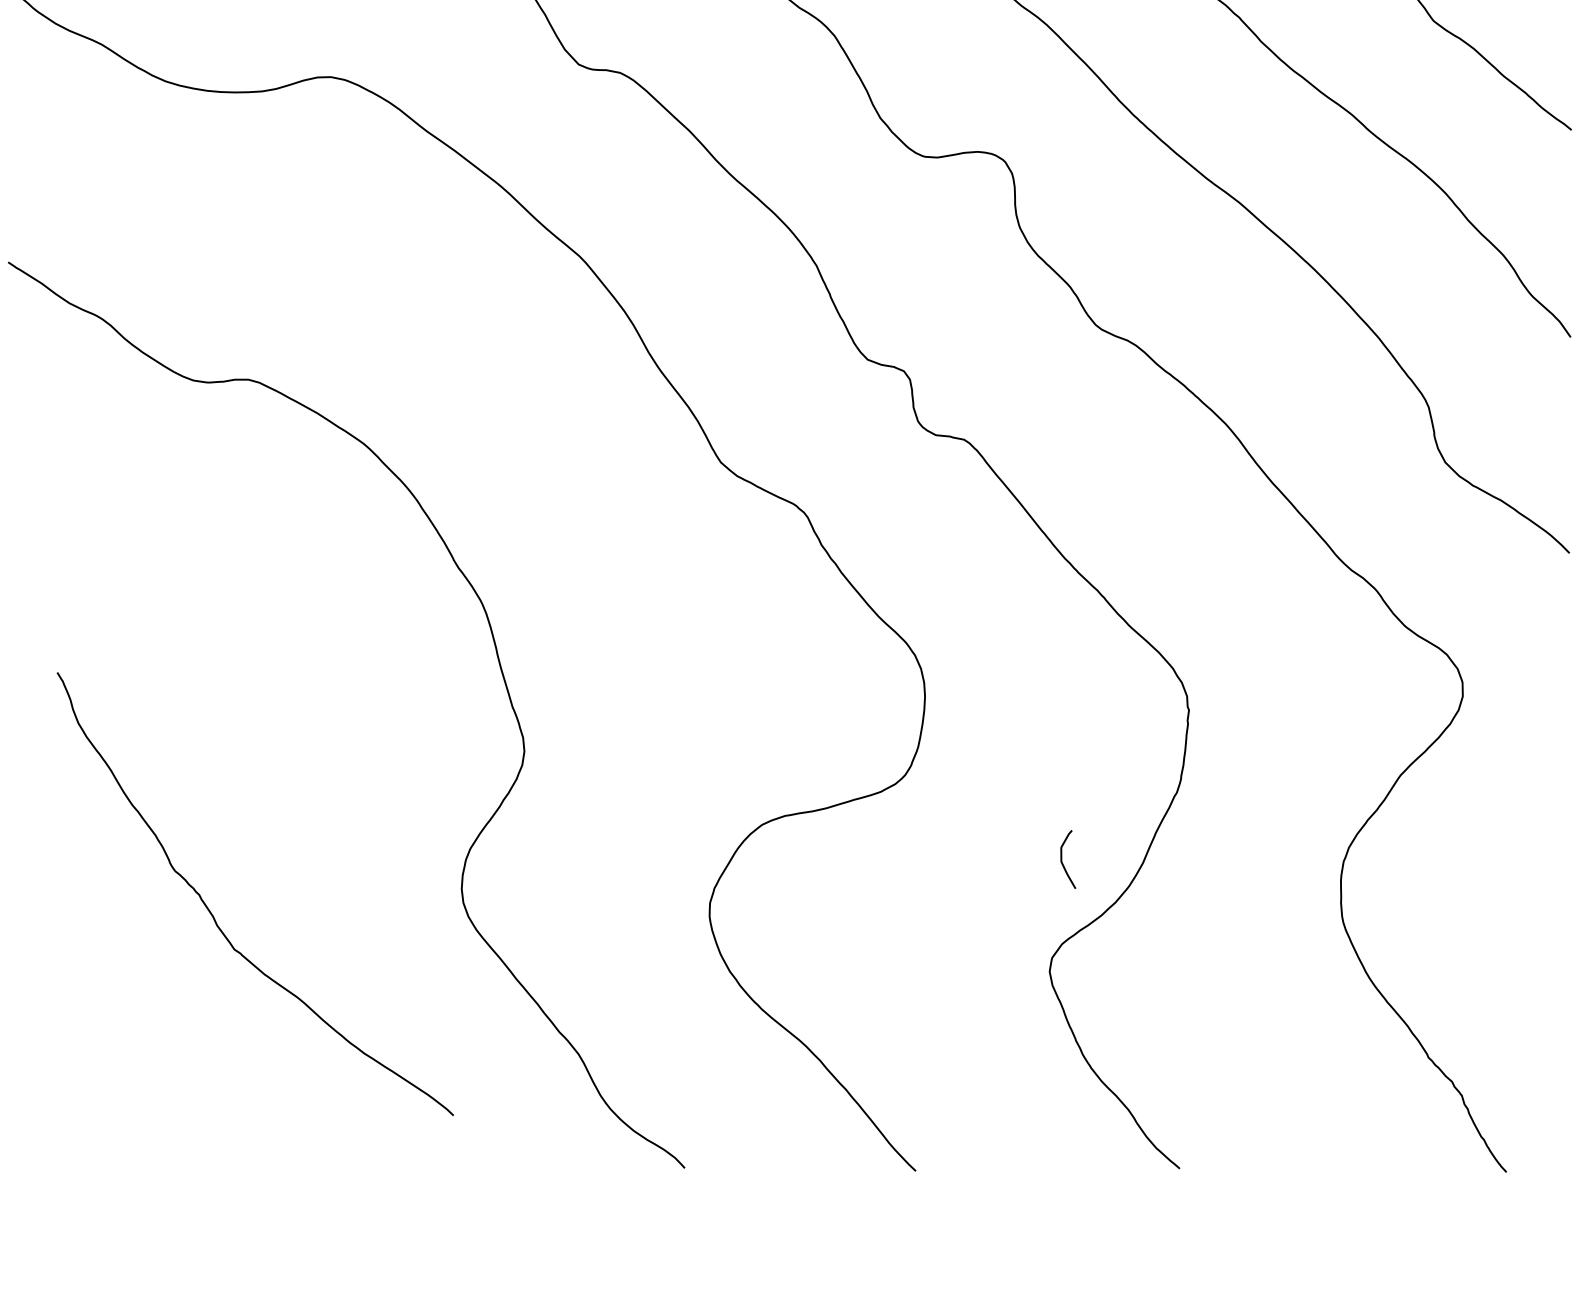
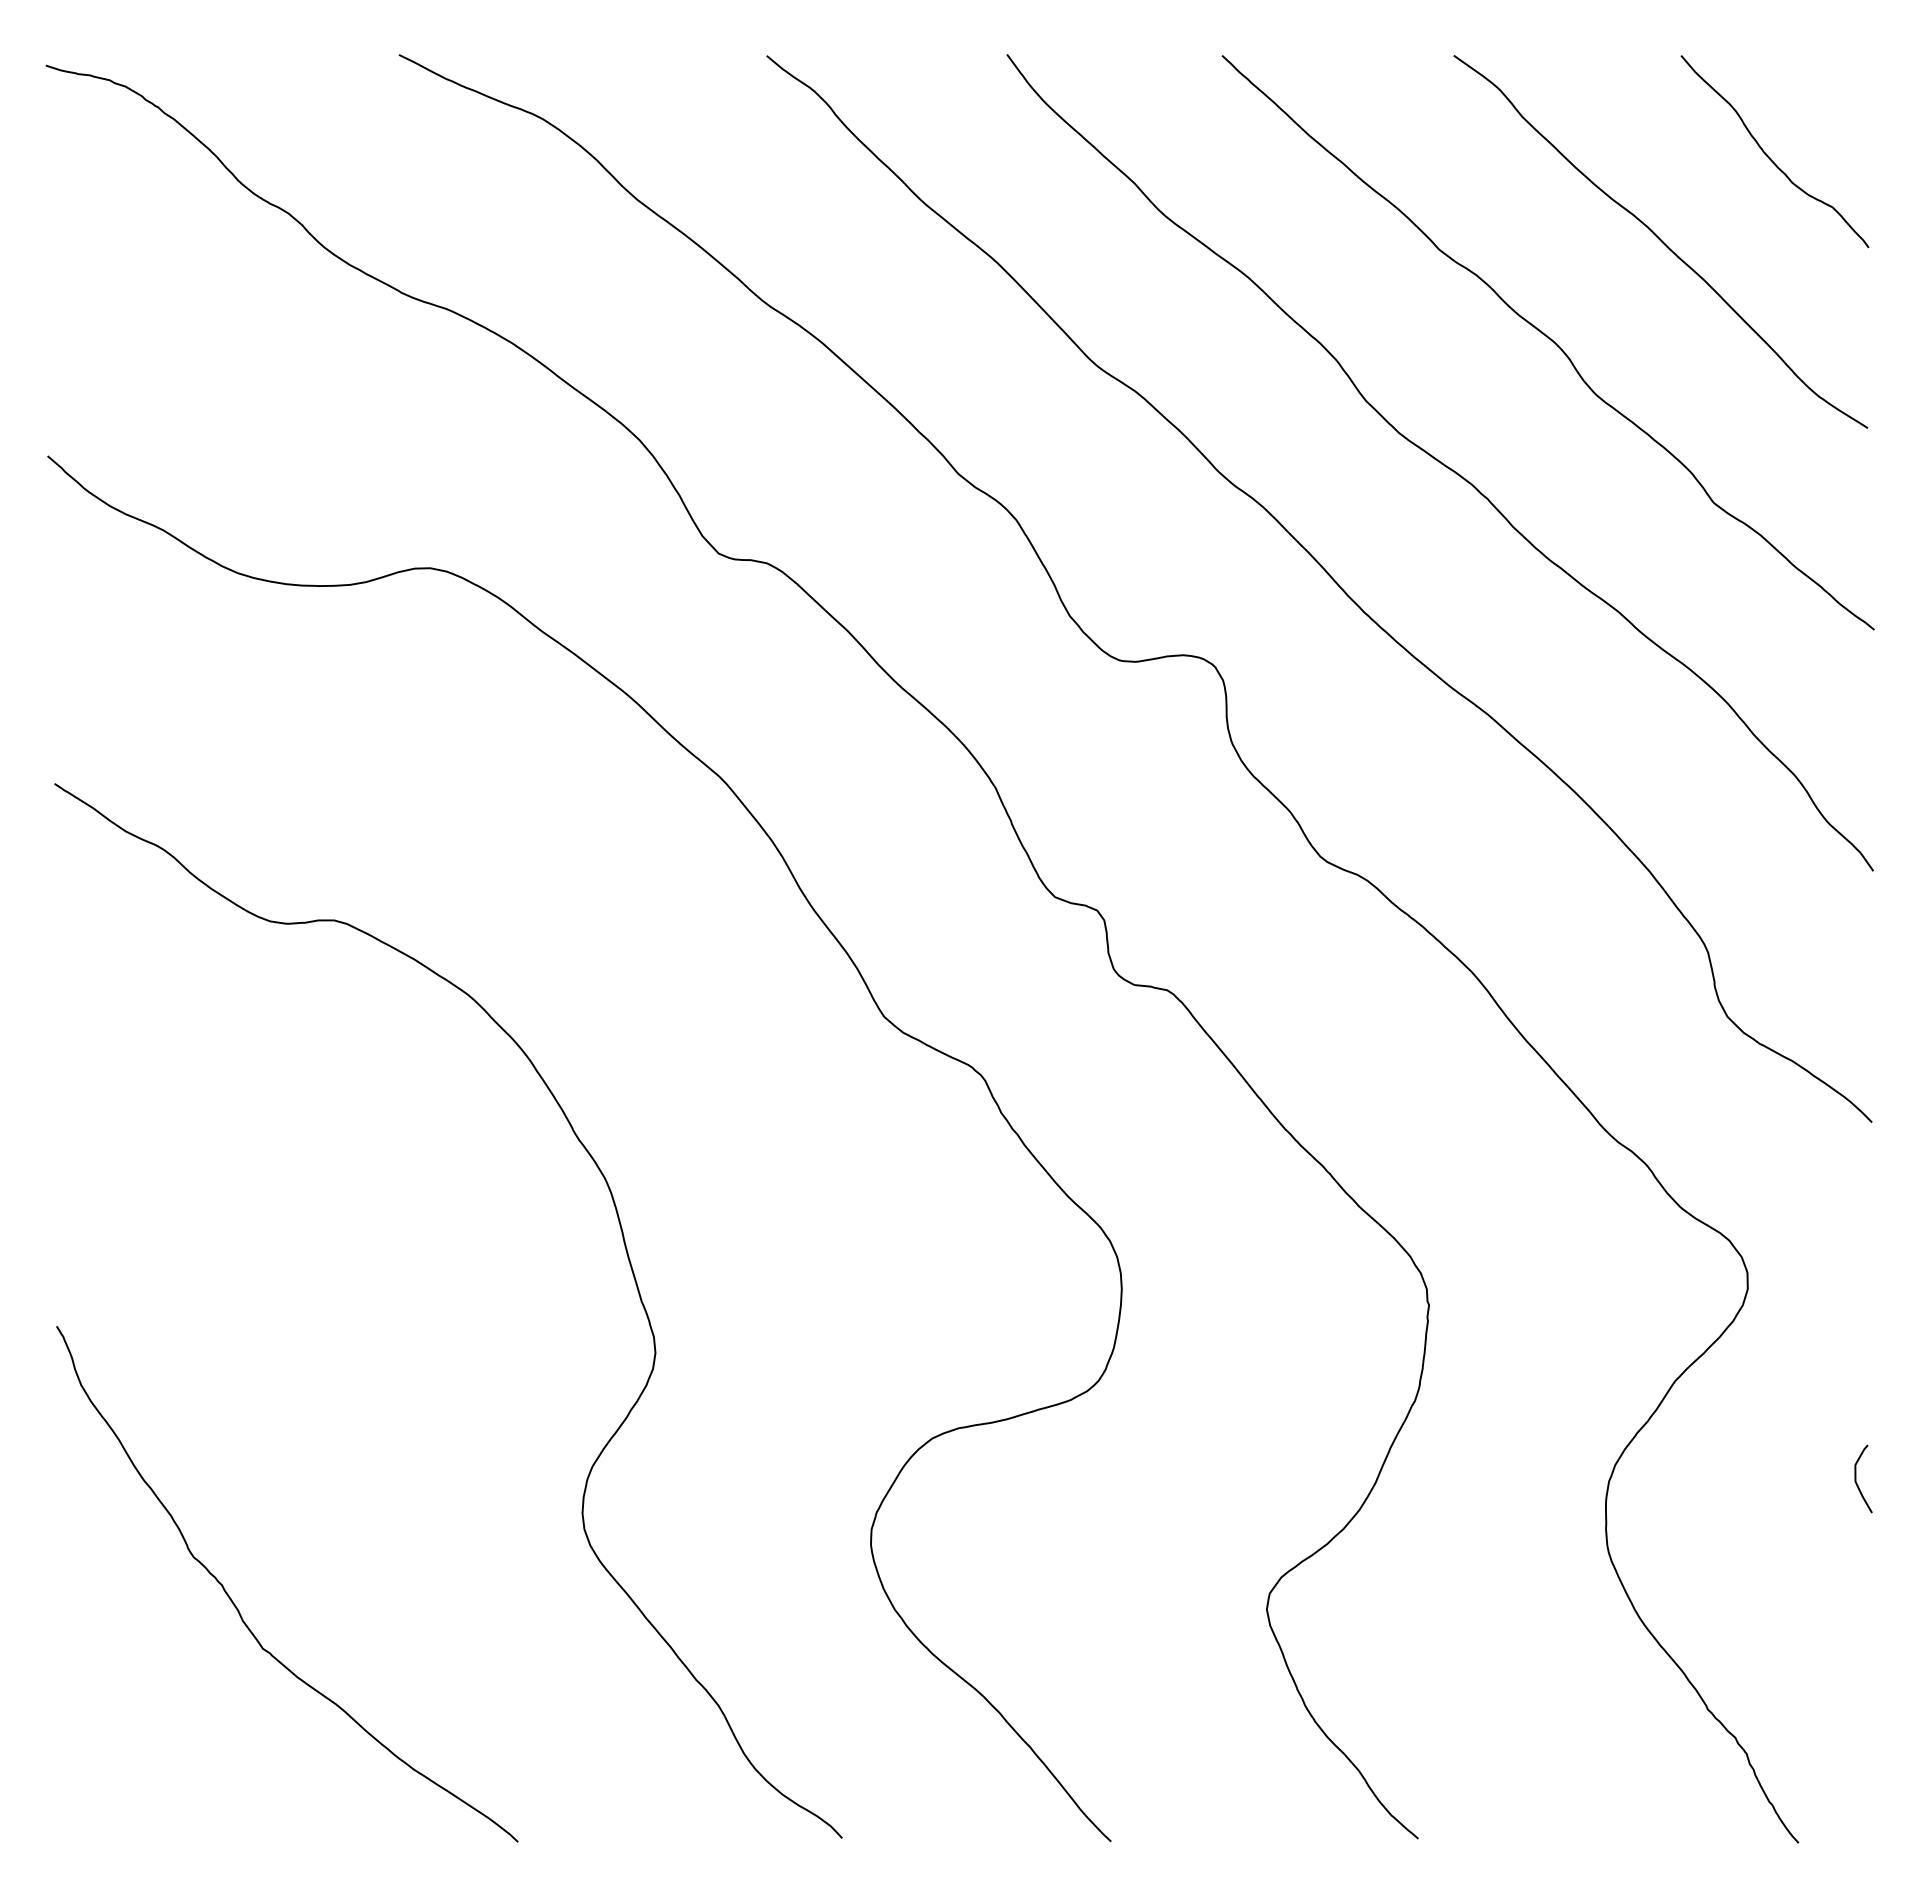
curve: (1062, 859) -> (1856, 1478), moved
curve: (214, 916) -> (239, 1610), moved

